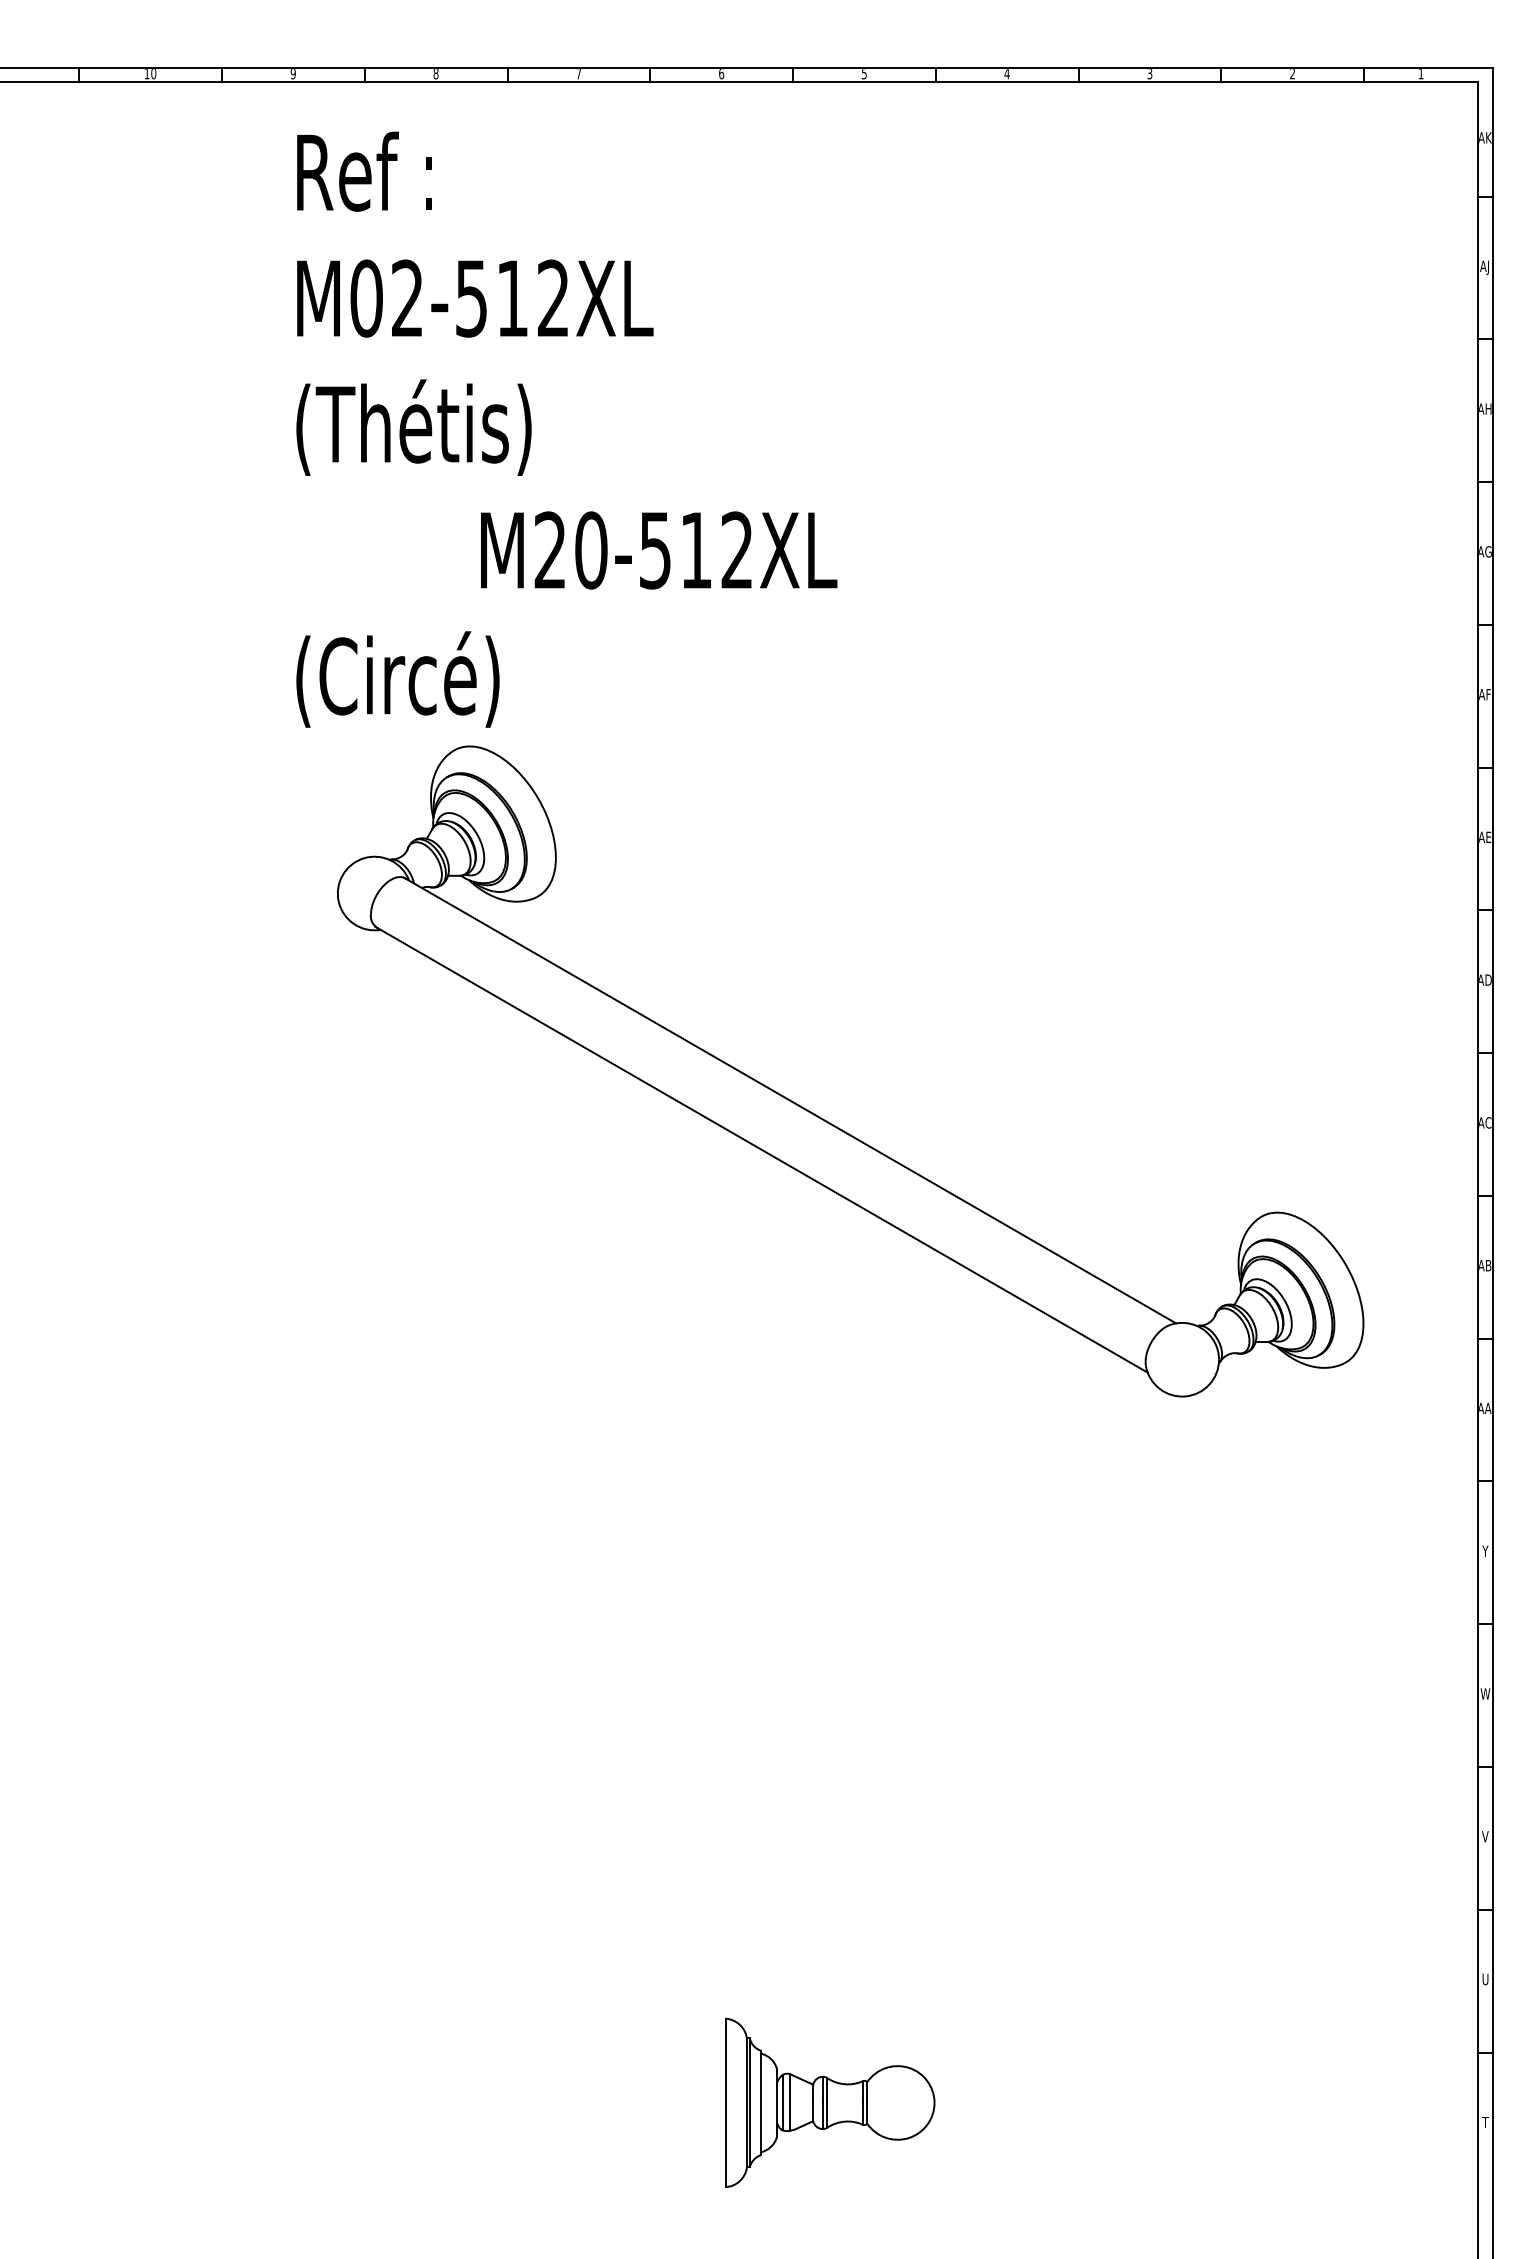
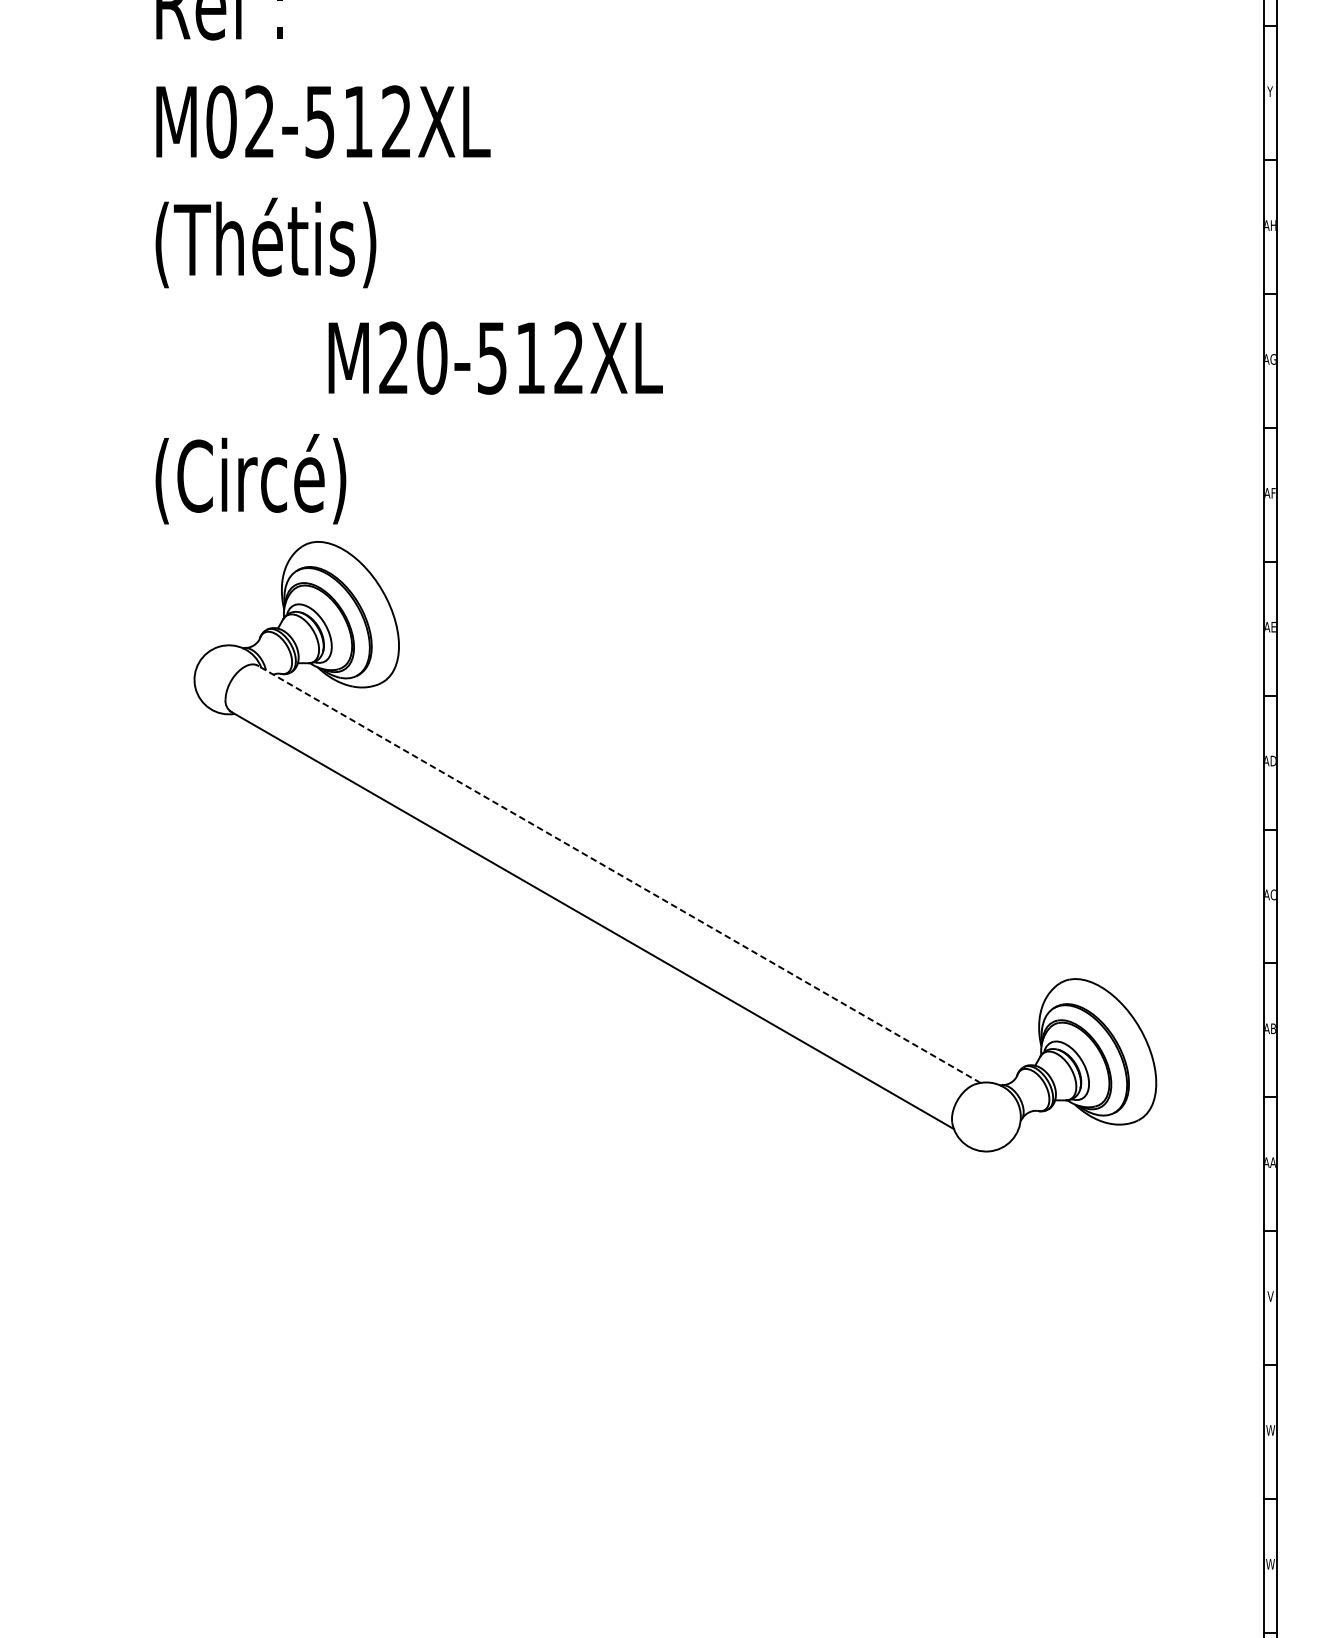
text: (1484, 267) -> (1269, 92), AJ -> Y
line: (790, 1100) -> (618, 873), solid -> dashed
text: (1485, 1550) -> (1270, 1295), Y -> V
text: (1485, 1836) -> (1270, 1564), V -> W

